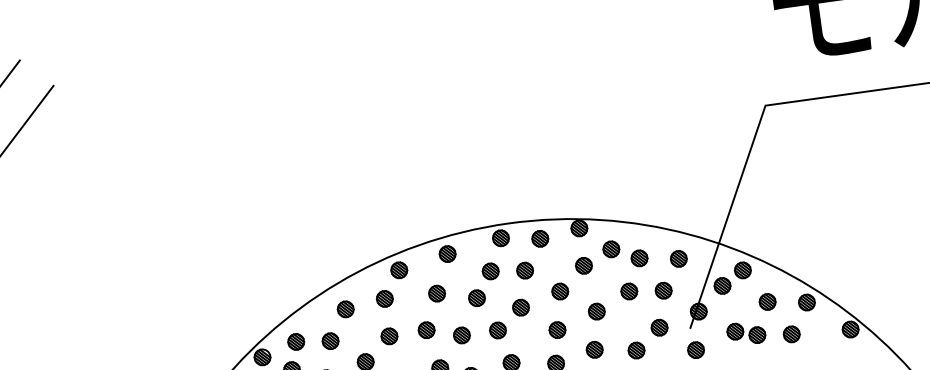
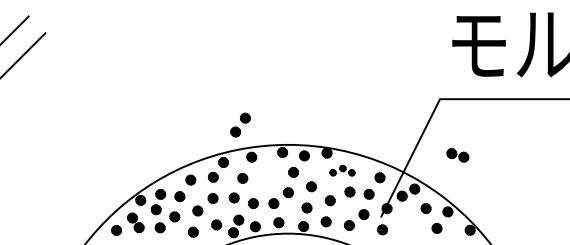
part: (610, 255) -> (342, 170), size x0.6
part: (483, 283) -> (240, 124), moved
part: (745, 333) -> (457, 155), moved

